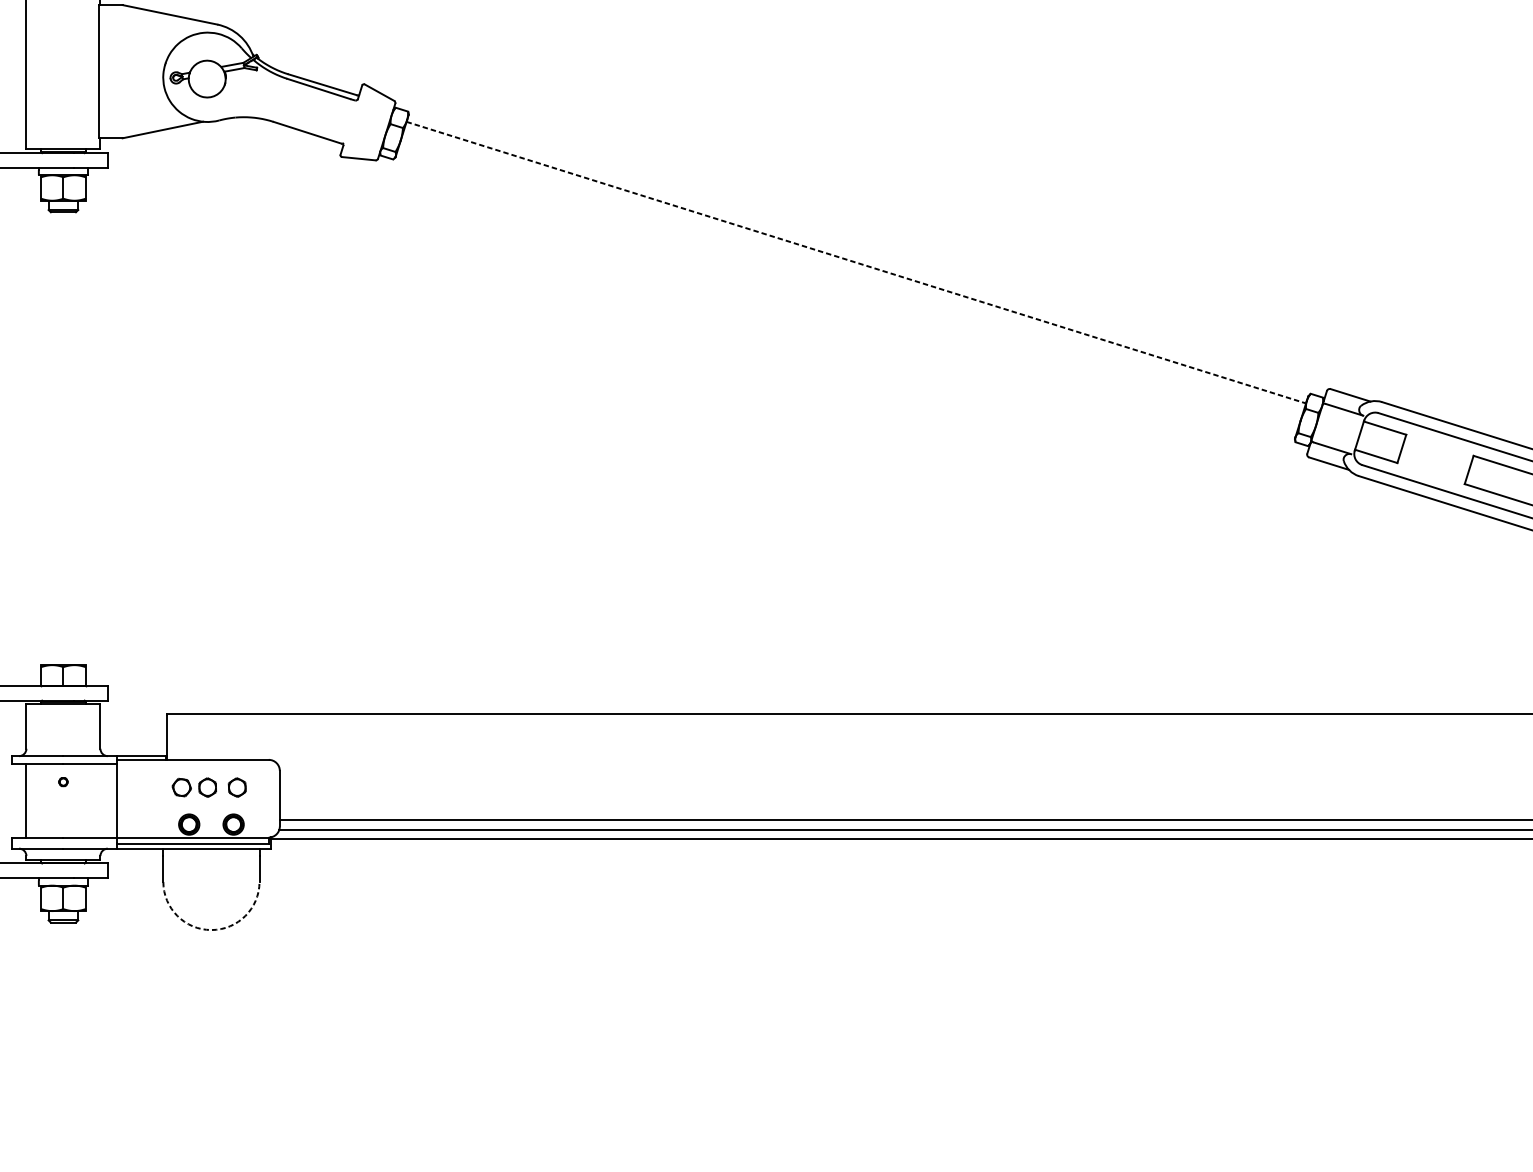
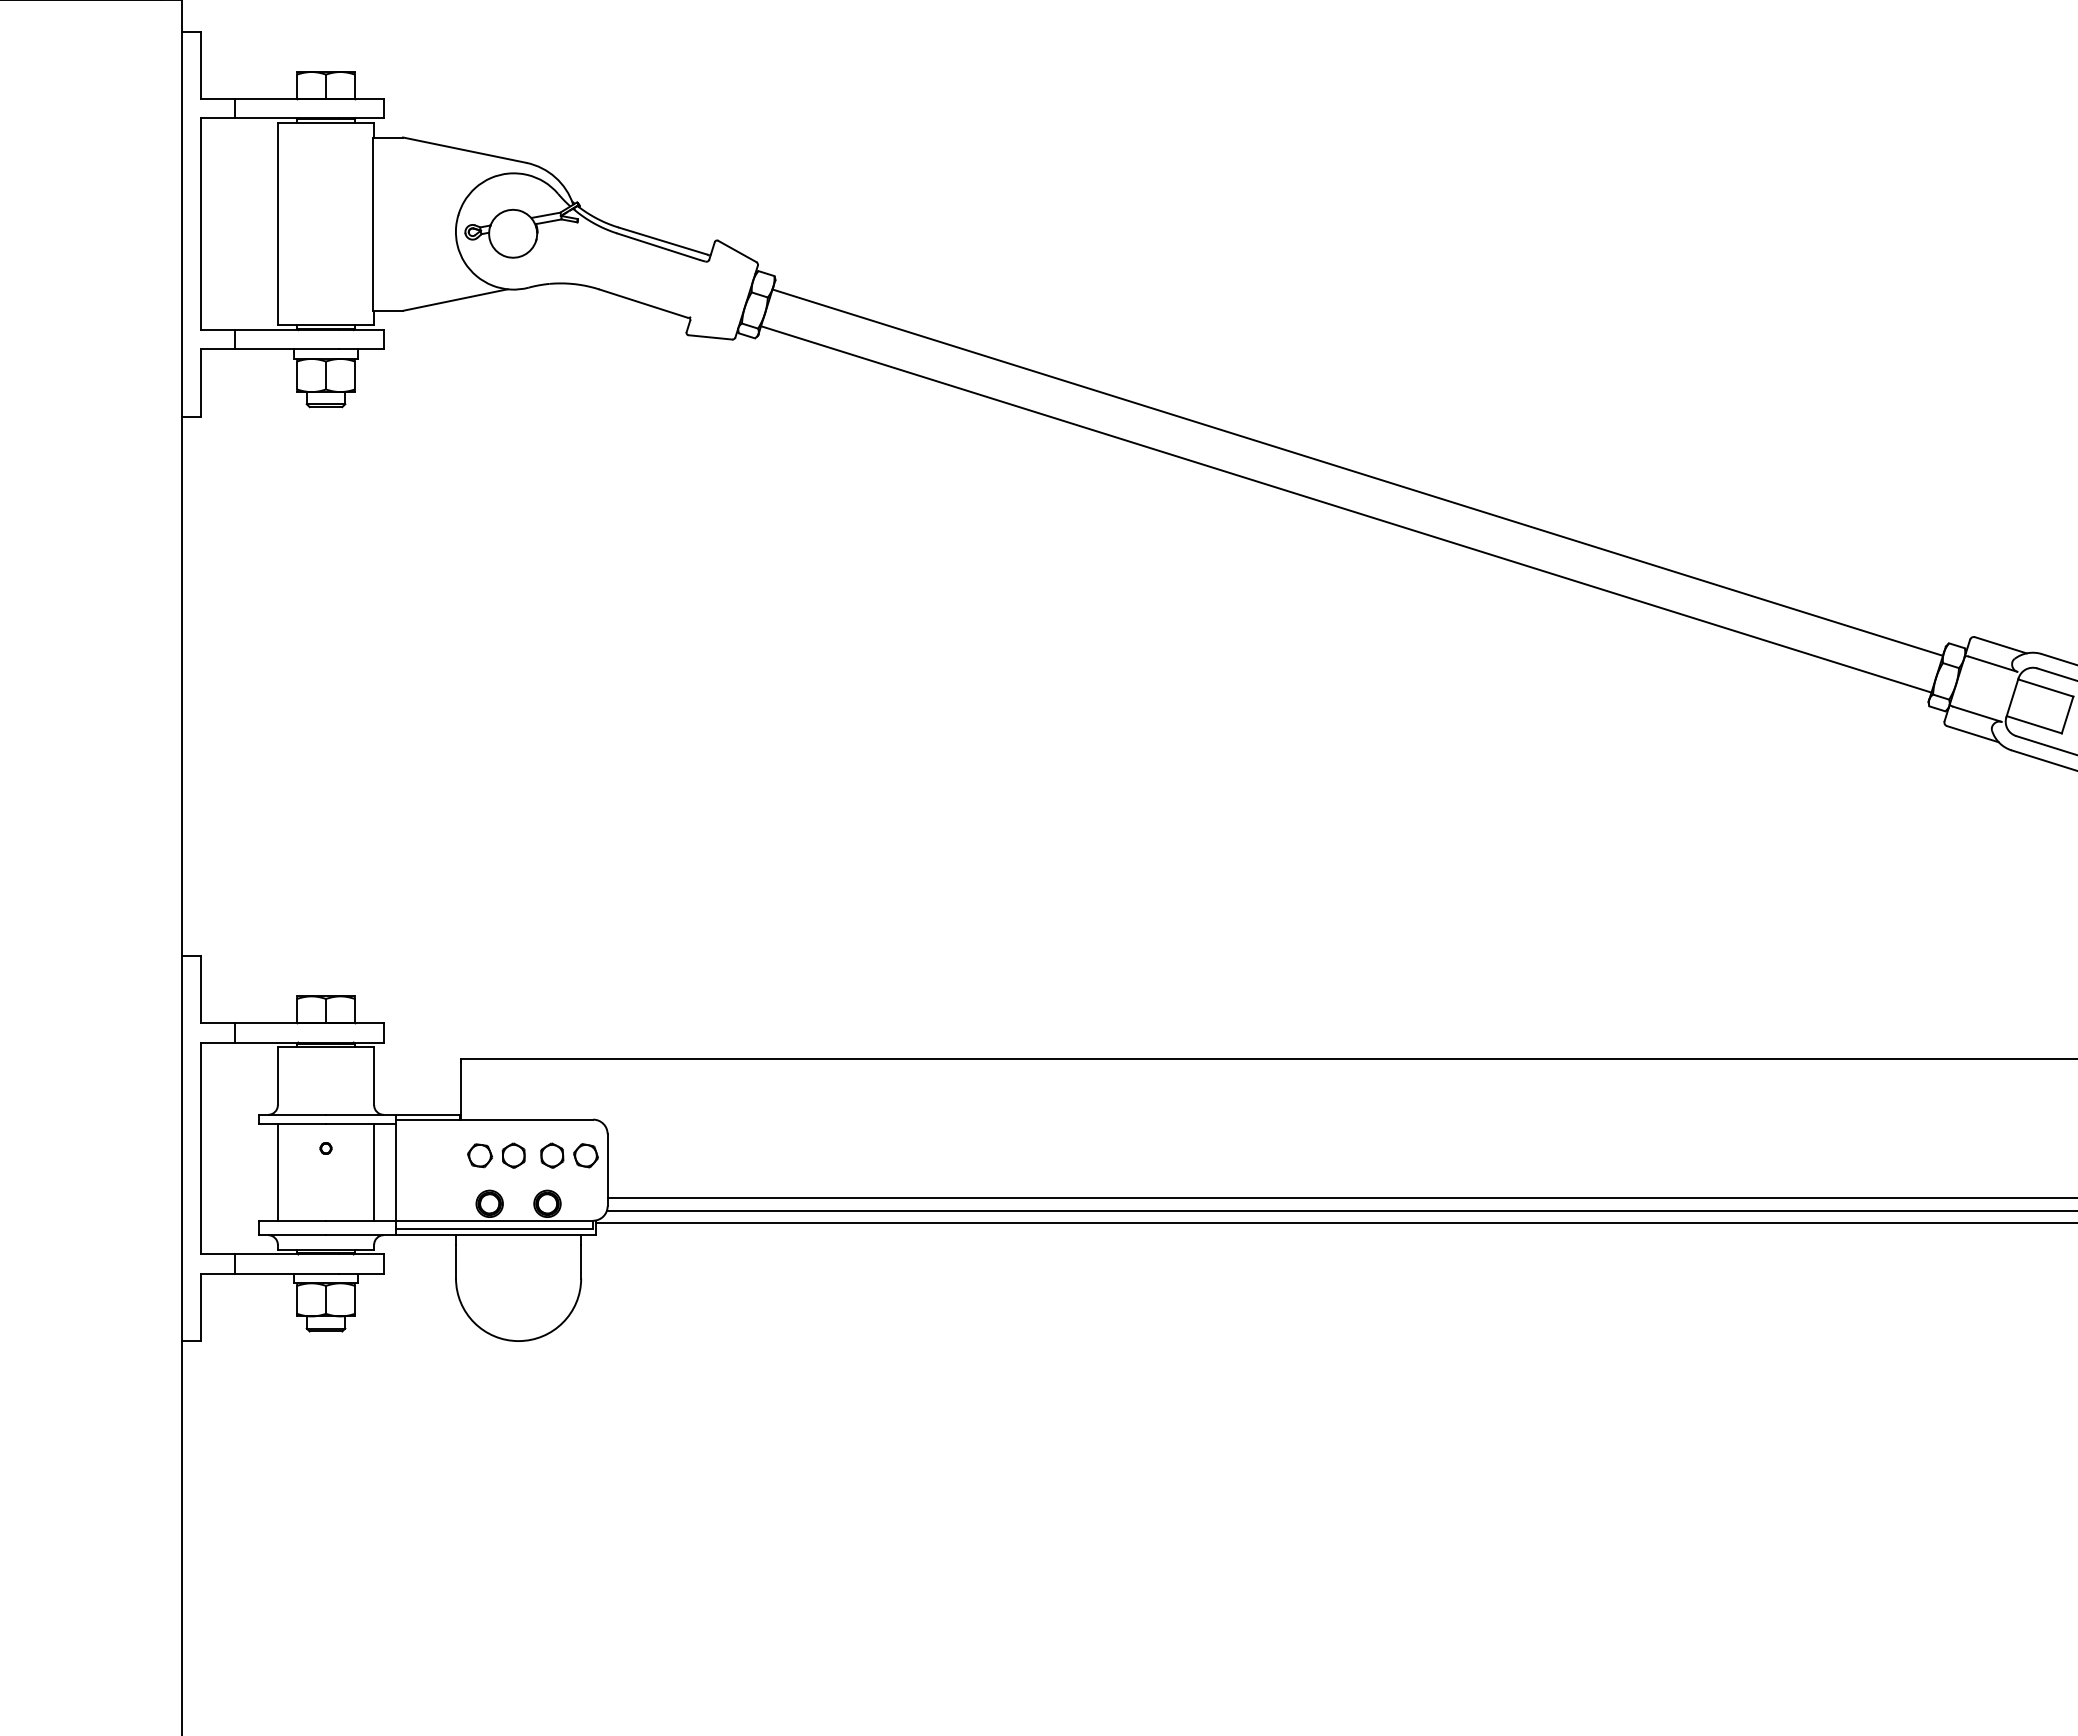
line: (856, 262) -> (1358, 472), dashed -> solid
line: (847, 290) -> (1346, 509), added
part: (262, 787) -> (585, 1155), added
line: (100, 800) -> (374, 1172), added
arc: (211, 930) -> (518, 1341), dashed -> solid

